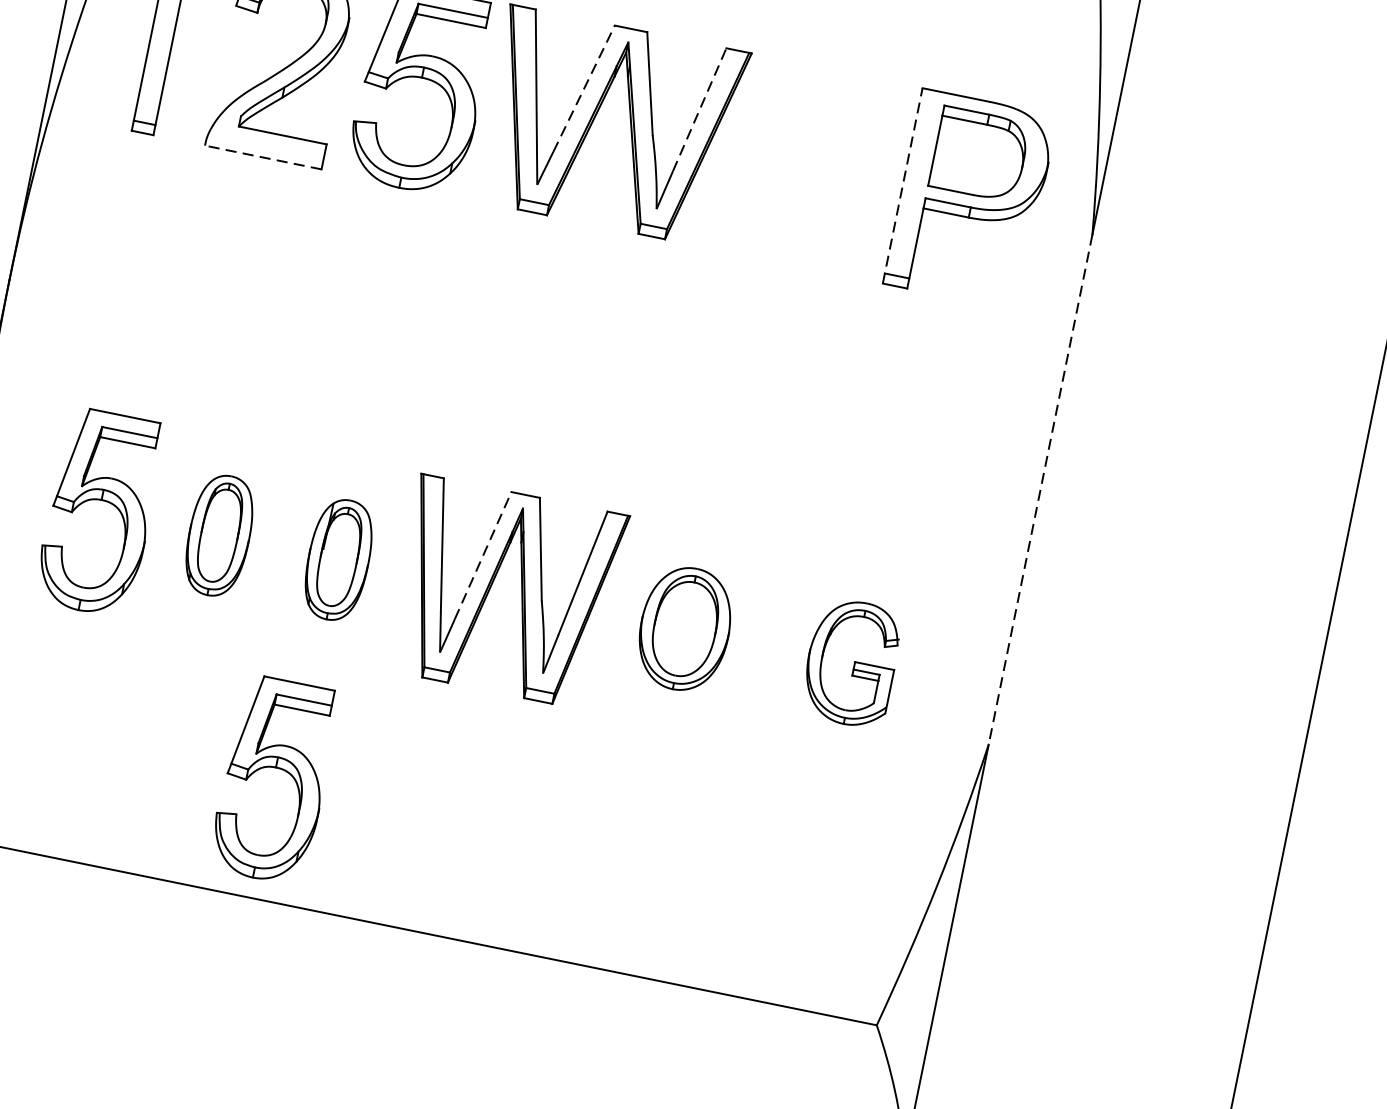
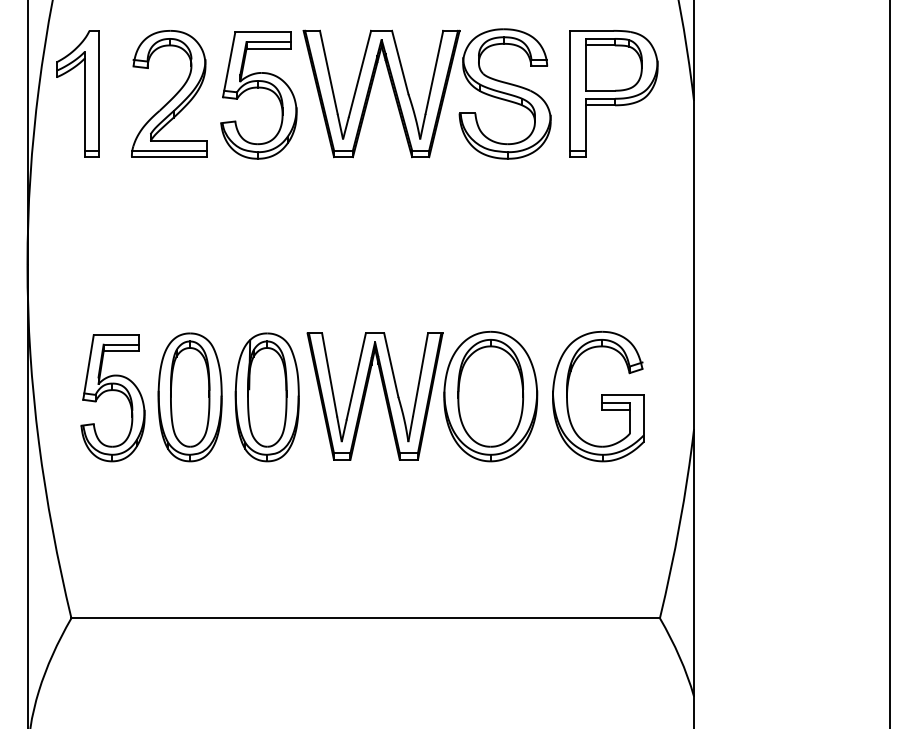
line: (585, 88) -> (360, 73), dashed -> solid
line: (700, 108) -> (434, 71), dashed -> solid
line: (265, 147) -> (169, 150), added
line: (263, 158) -> (169, 157), dashed -> solid
part: (801, 164) -> (504, 93), added
line: (903, 185) -> (570, 93), dashed -> solid
line: (1039, 490) -> (693, 265), dashed -> solid
part: (218, 535) -> (189, 397), size x1.67
line: (483, 554) -> (356, 375), dashed -> solid
part: (337, 559) -> (266, 397), size x1.67
part: (684, 628) -> (490, 396), size x1.67
part: (851, 662) -> (598, 396), size x1.67
part: (272, 768) -> (252, 535), removed

